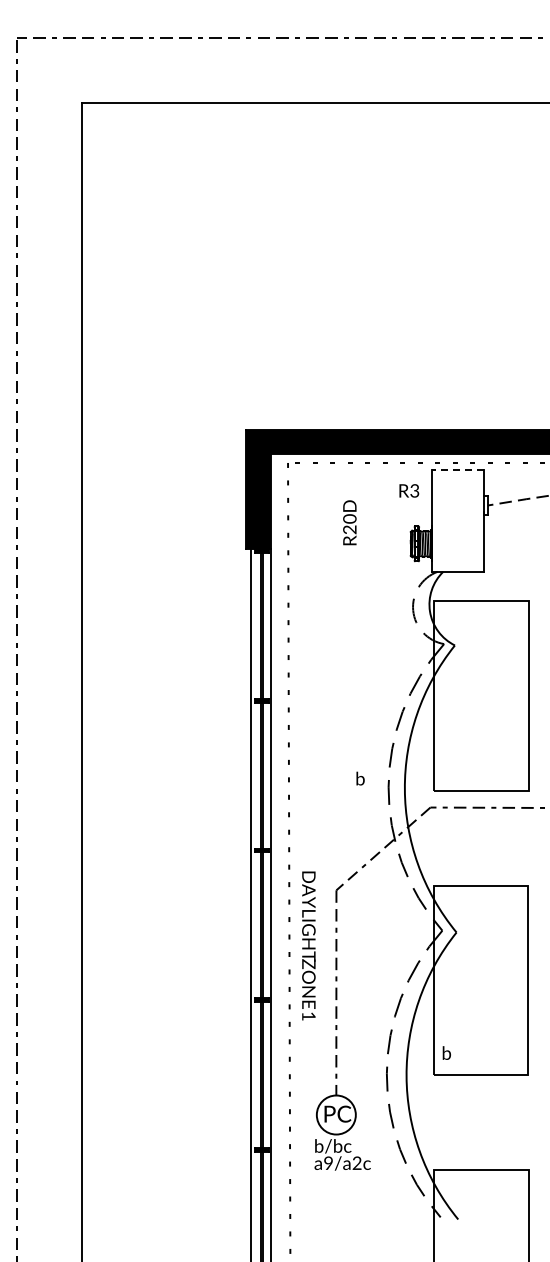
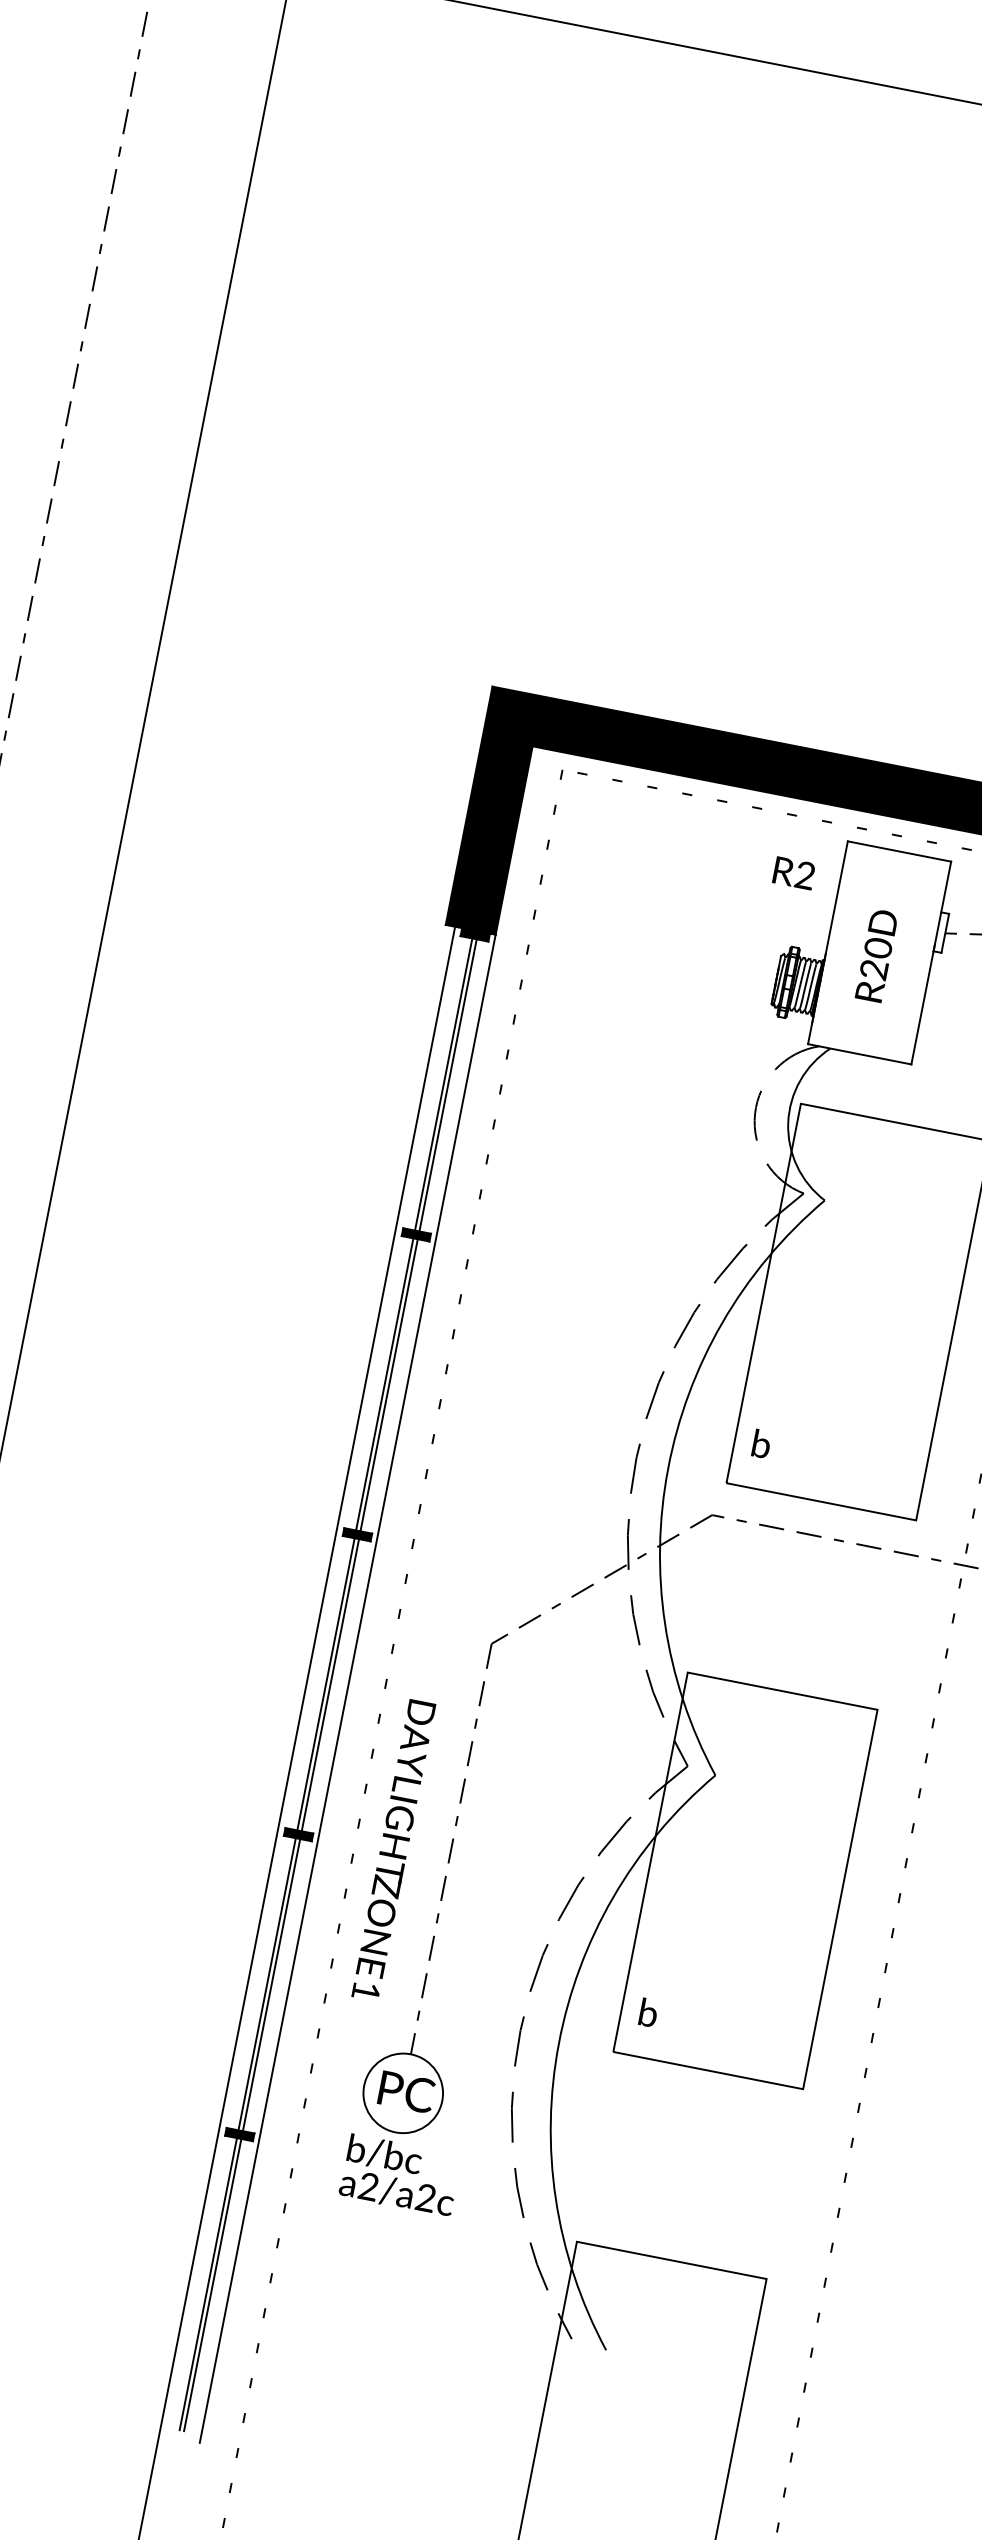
line: (457, 470) -> (898, 851), dashed -> solid
text: (414, 492) -> (803, 878), R3 -> R2
text: (349, 522) -> (876, 955), moved
text: (360, 778) -> (761, 1443), moved
text: (308, 945) -> (393, 1849), moved
text: (328, 1163) -> (368, 2187), a9/a2c -> a2/a2c

